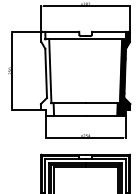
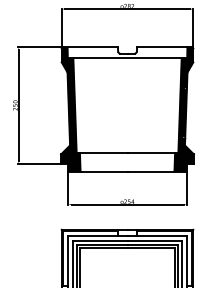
hatch: (47, 73) -> (70, 109), added

